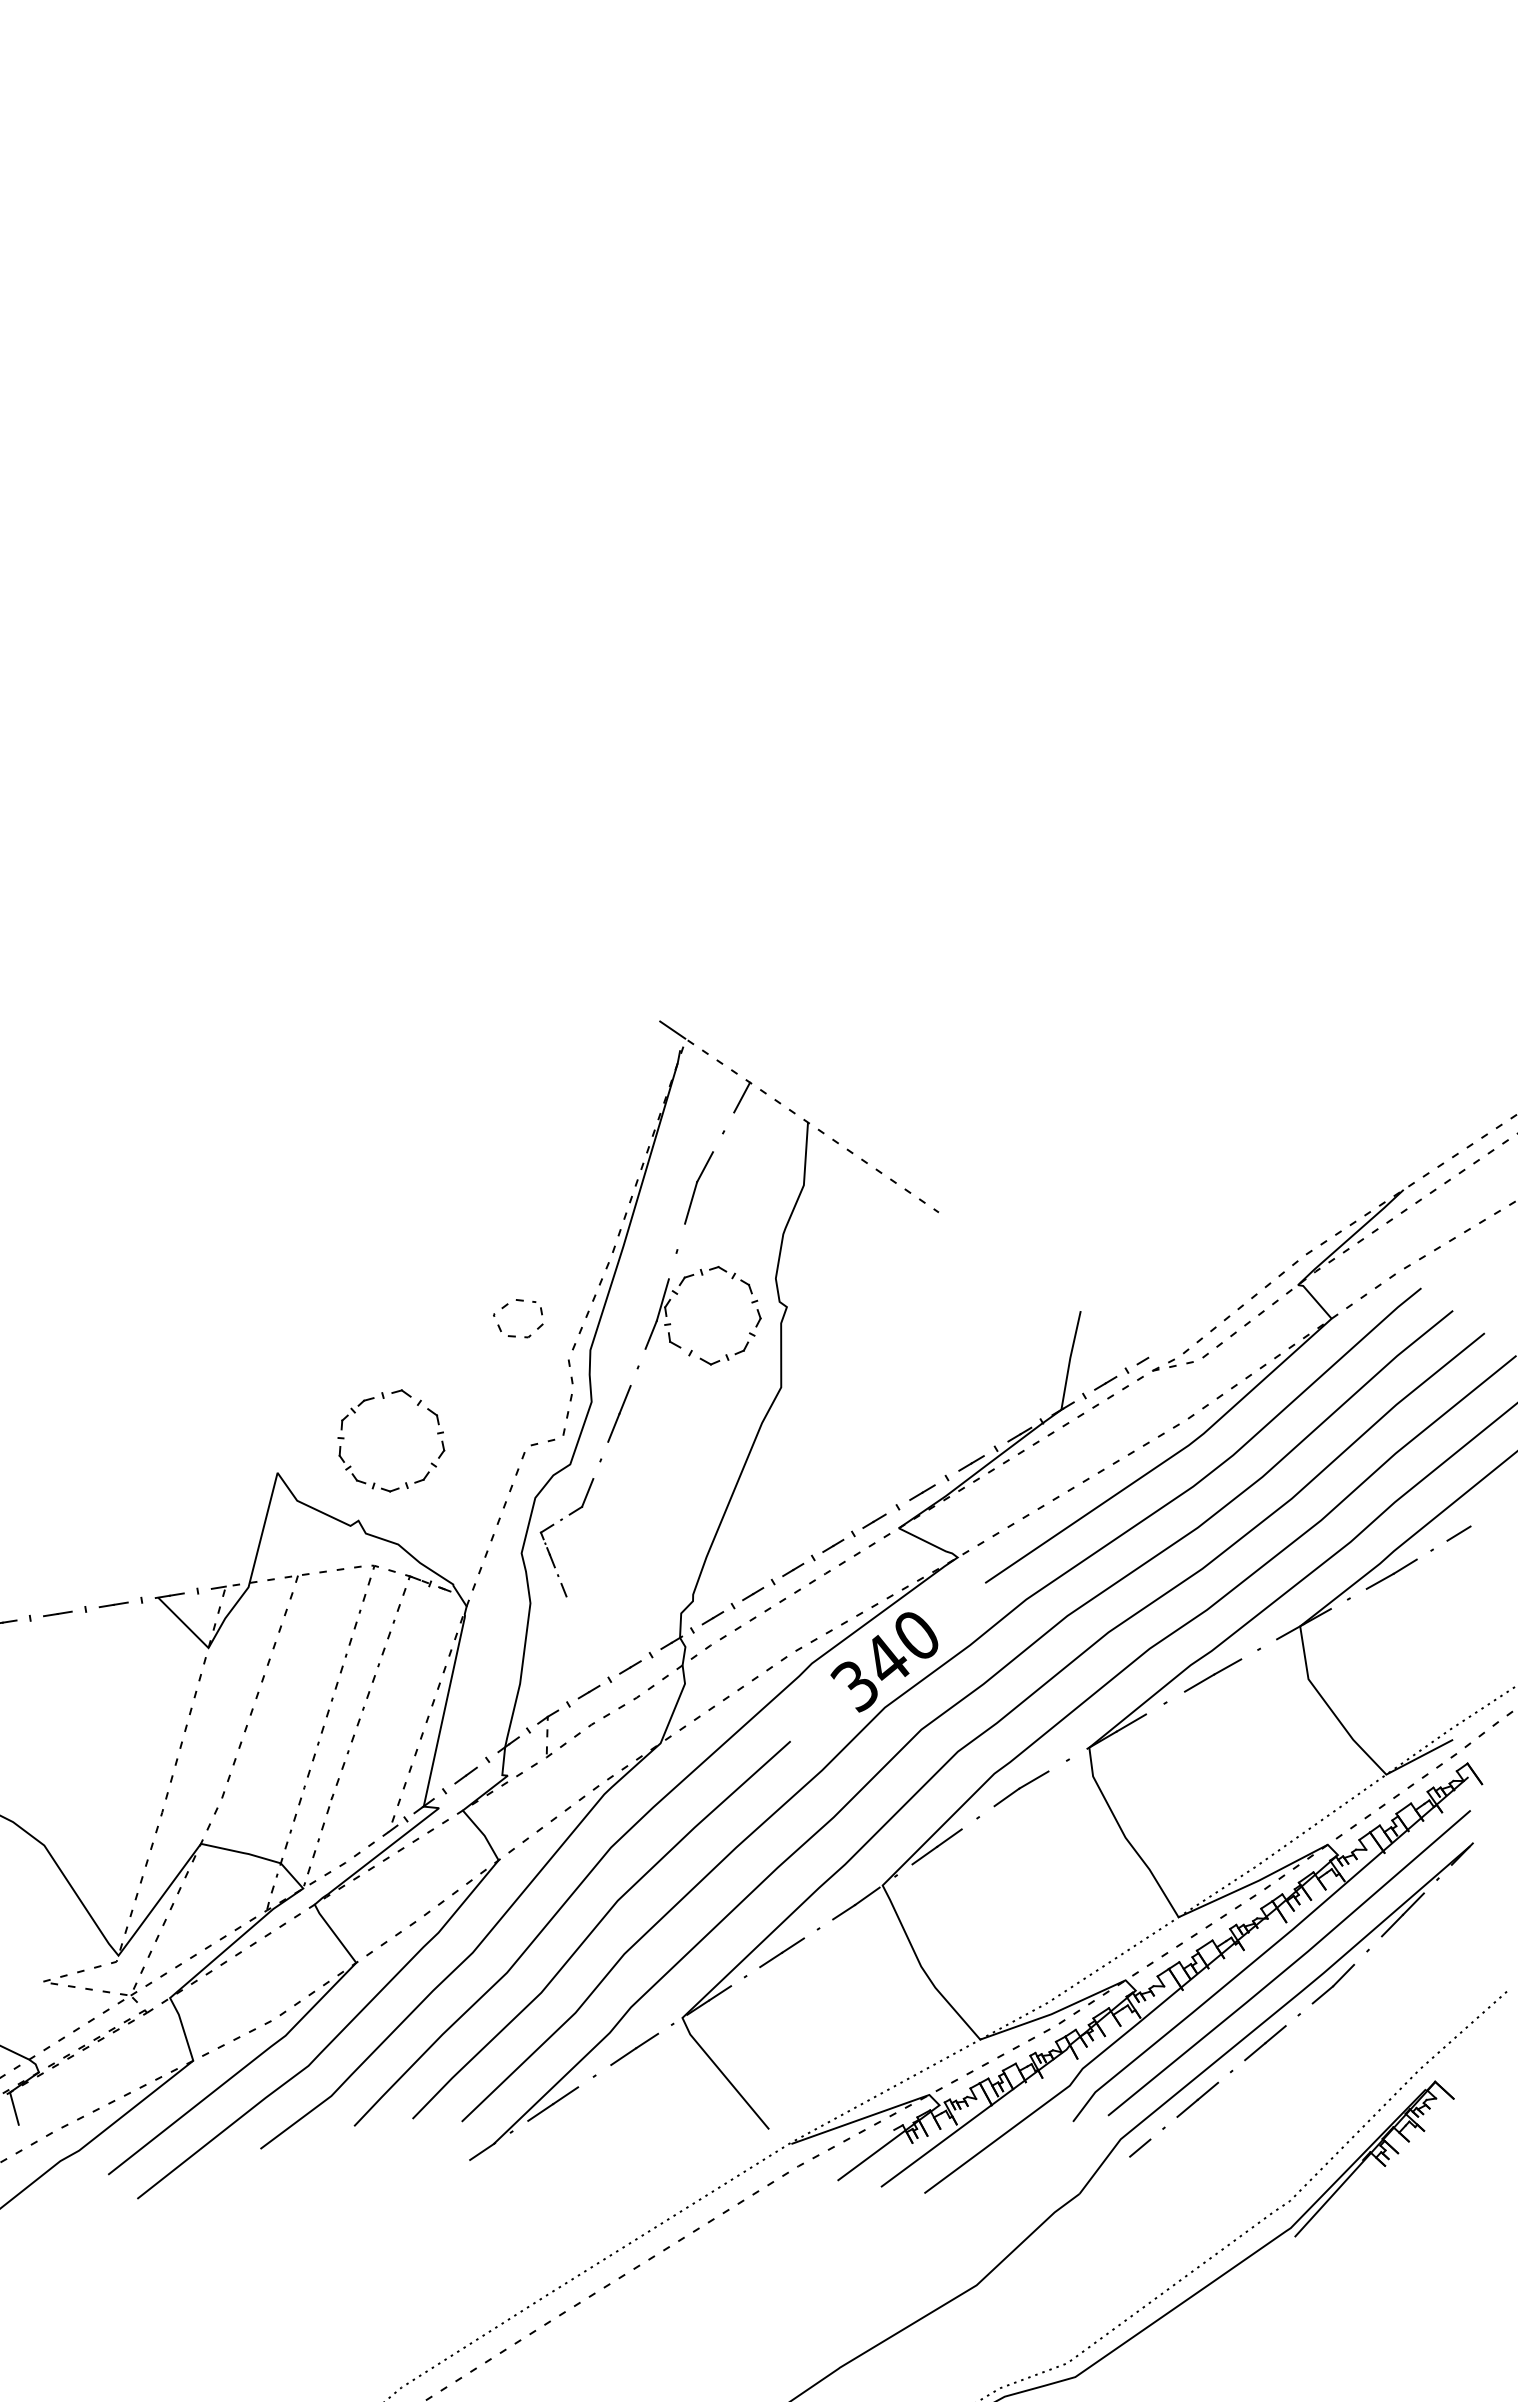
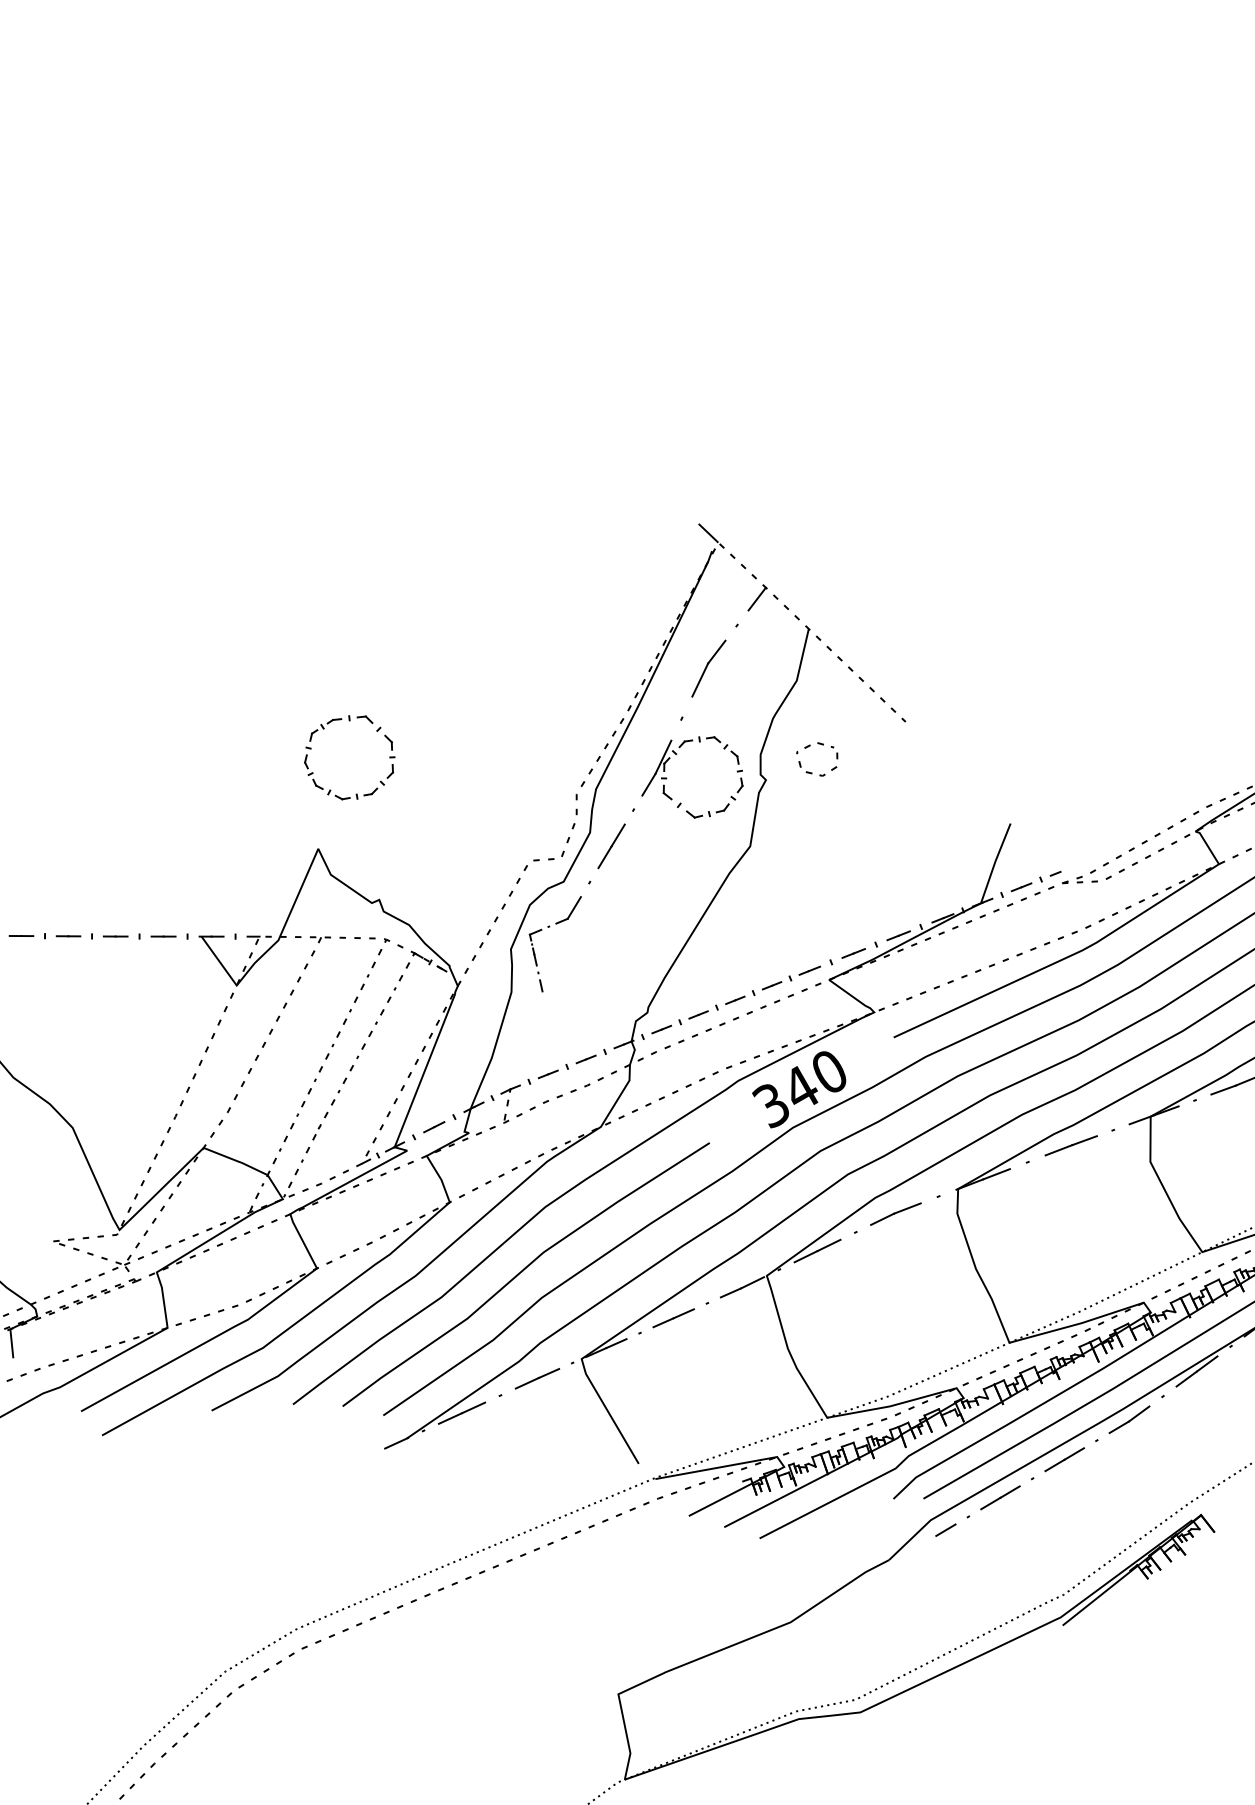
part: (506, 1306) -> (808, 747), moved
part: (384, 1398) -> (350, 720), moved

